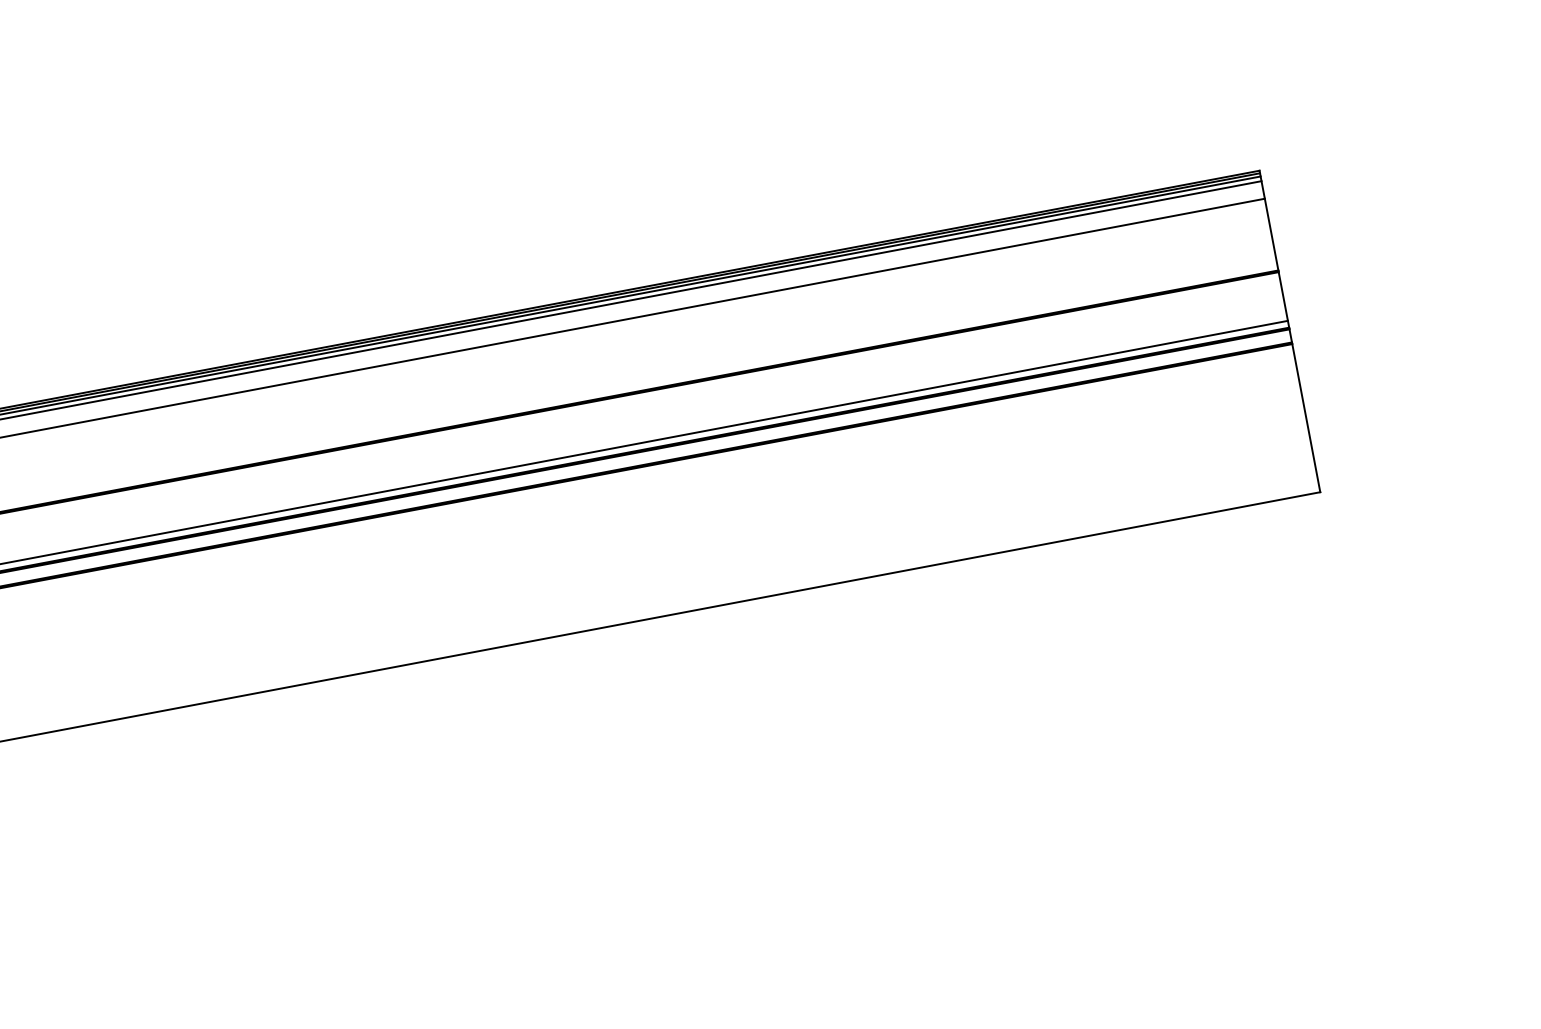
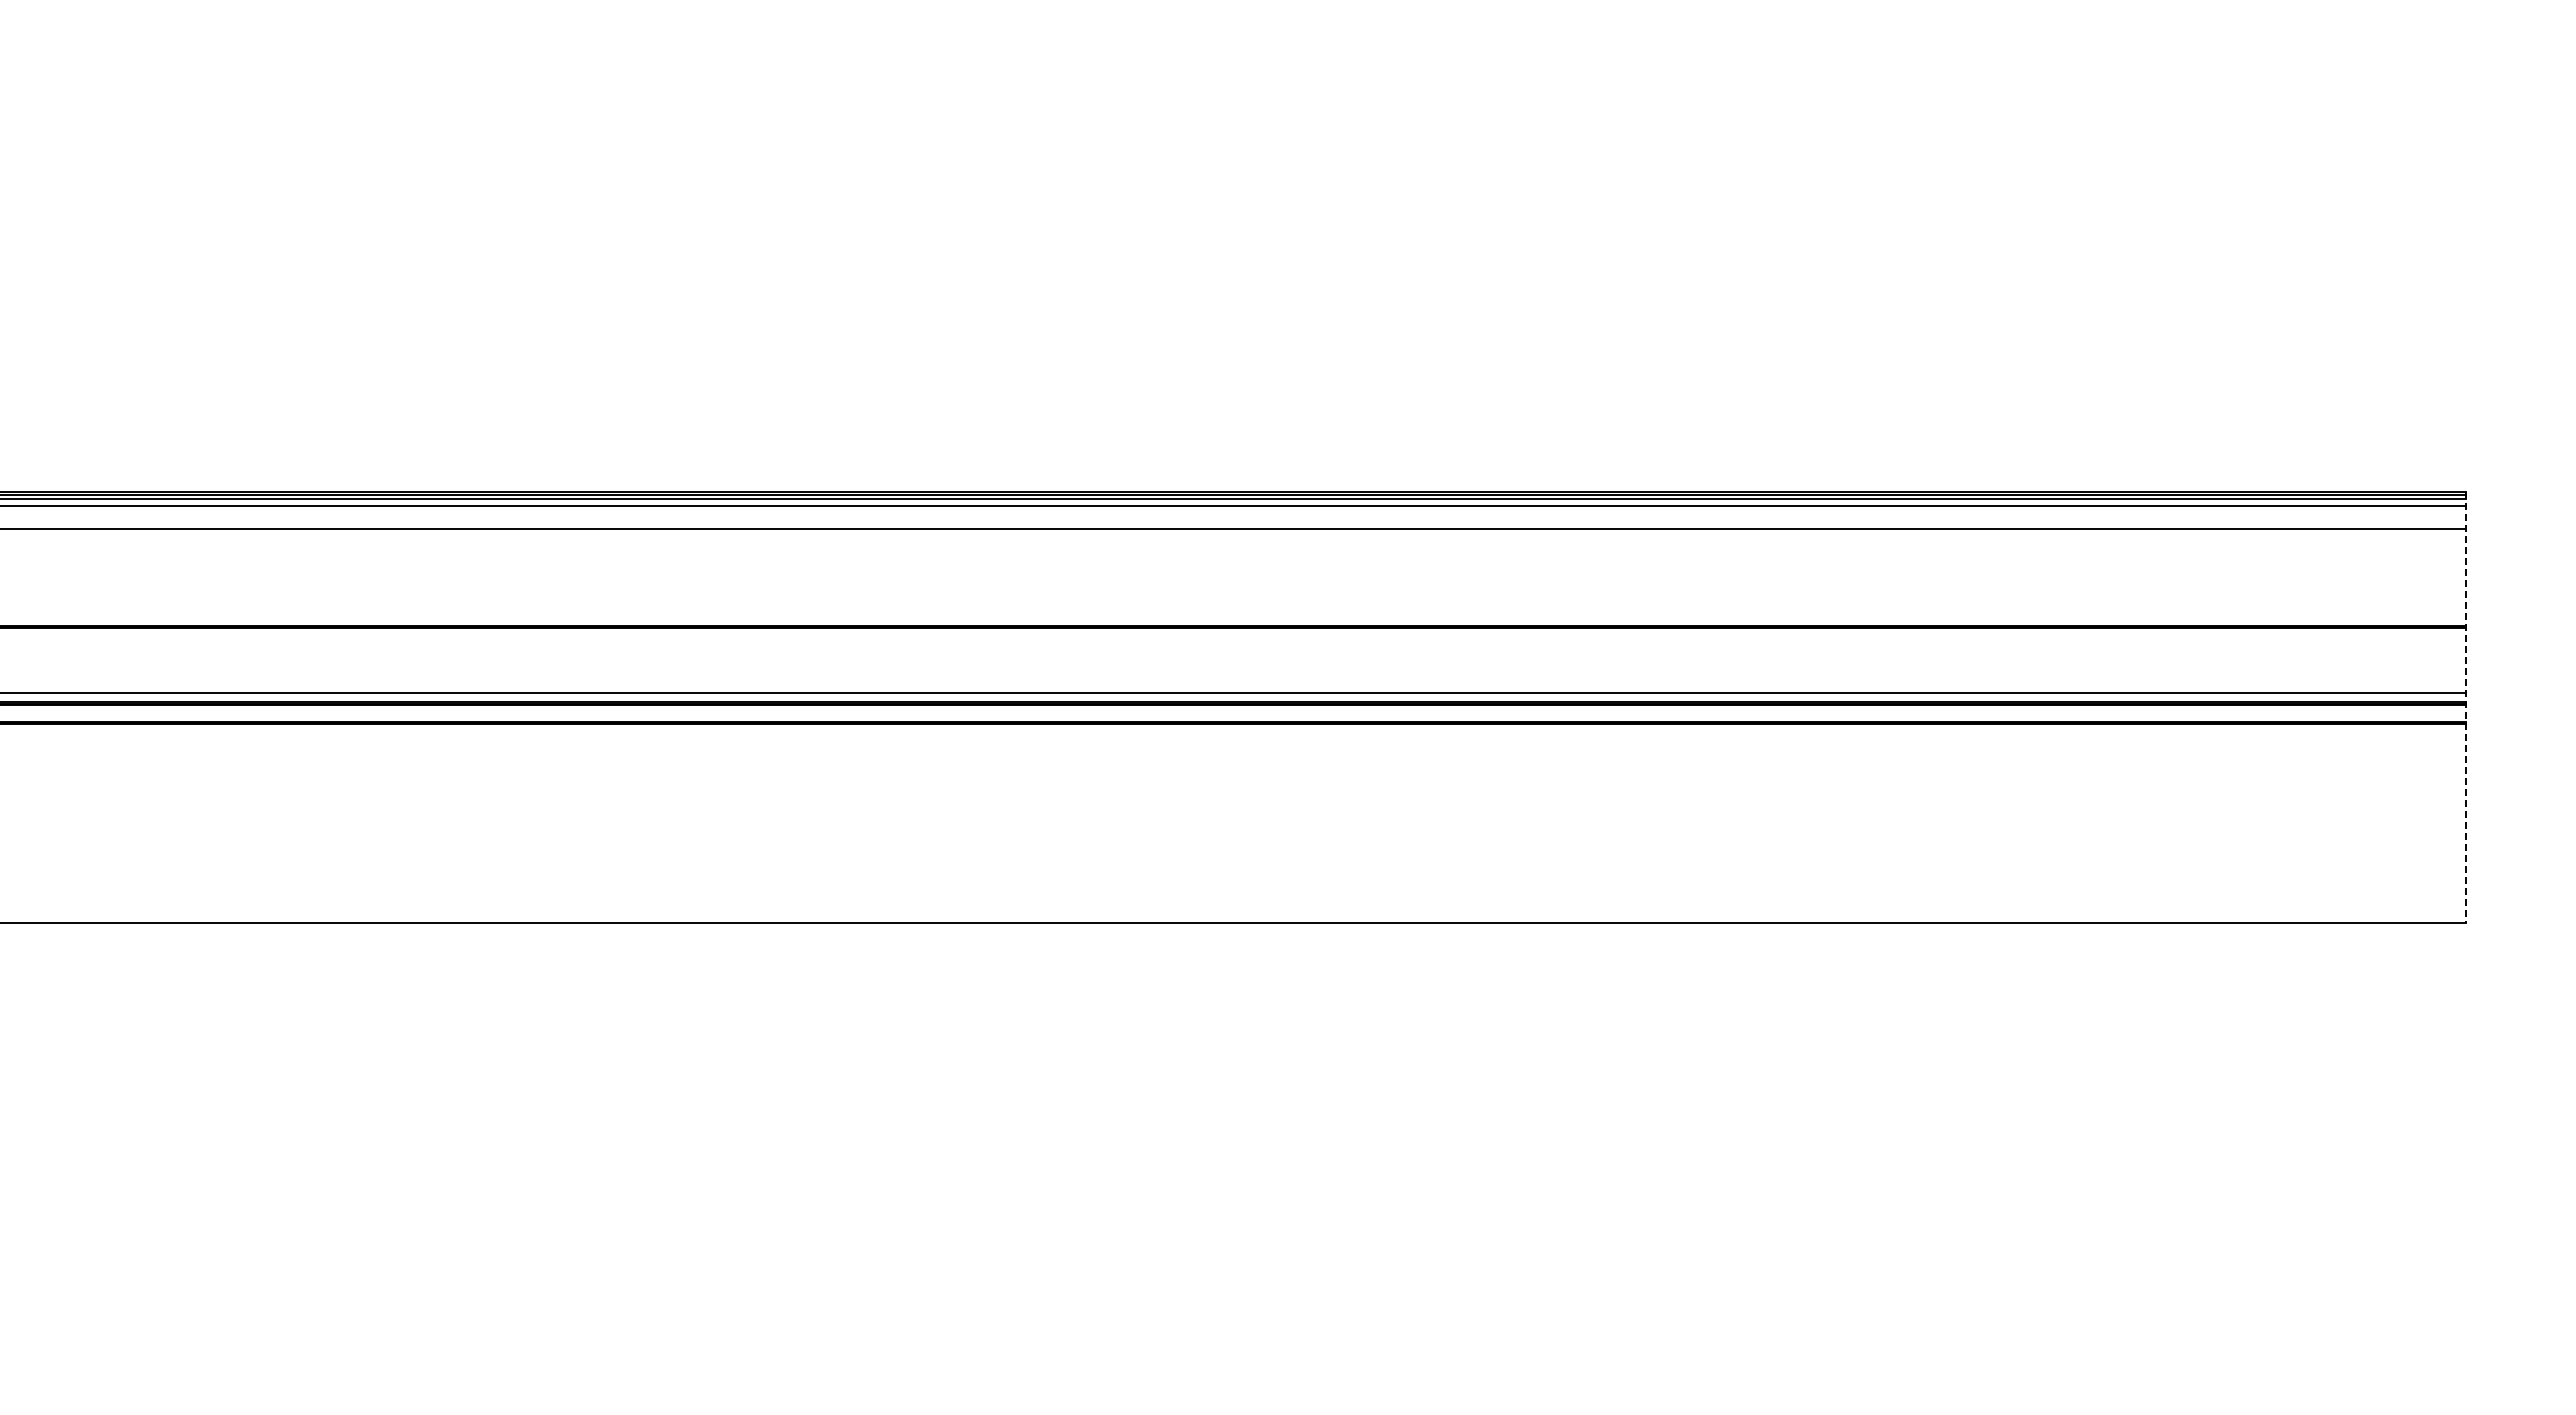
line: (1289, 331) -> (2465, 707), solid -> dashed

